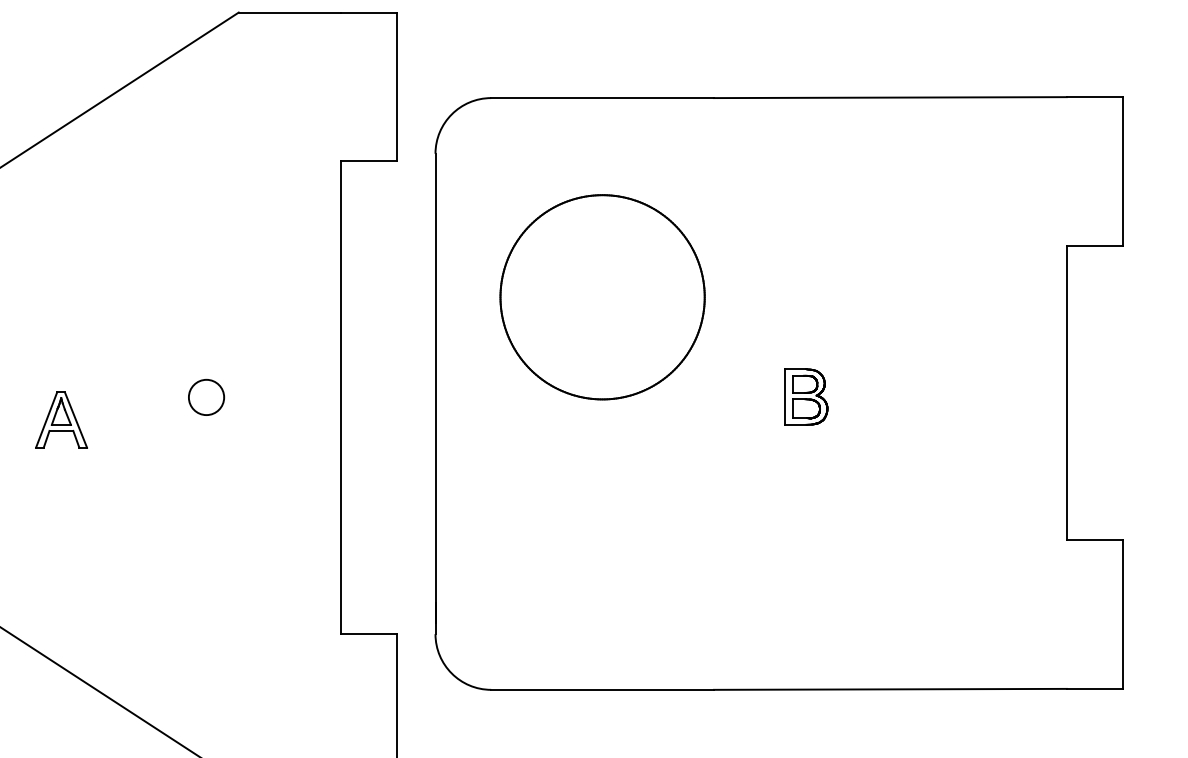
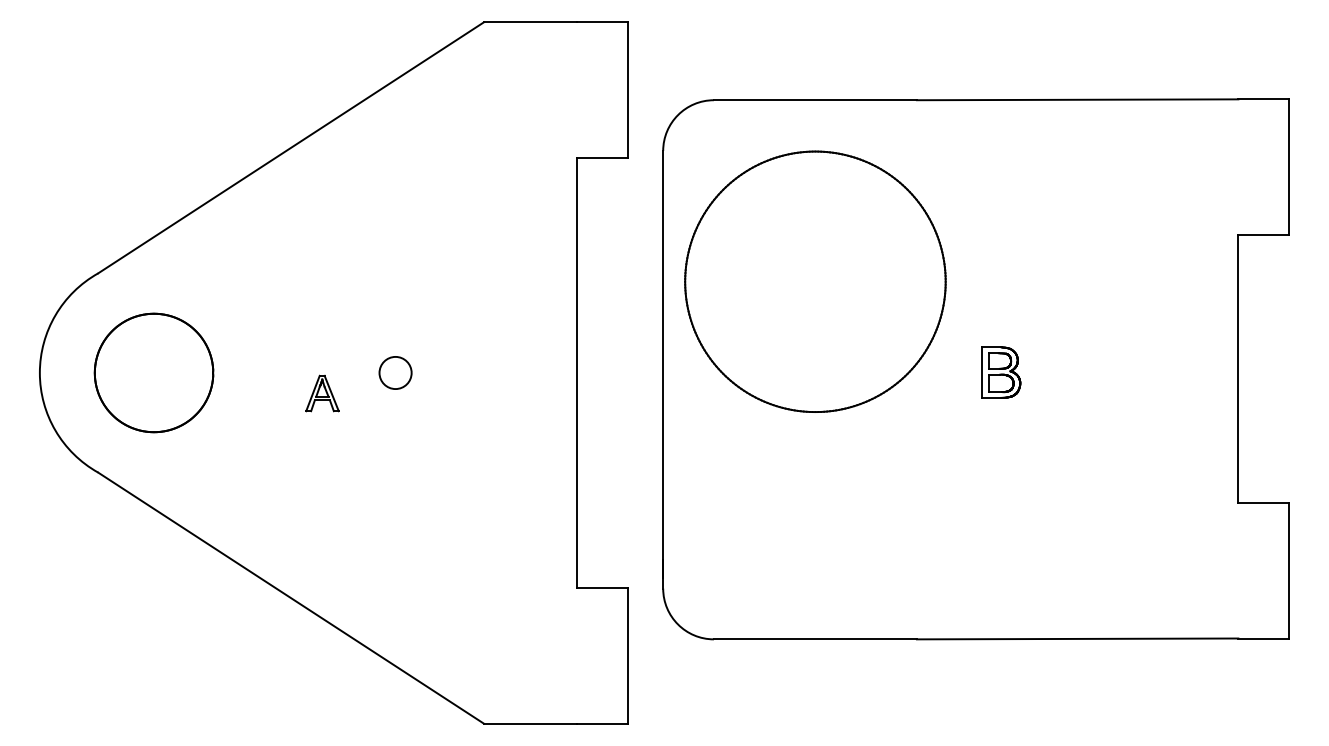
part: (602, 297) -> (815, 281), size x1.4
circle: (206, 396) -> (395, 372), moved
part: (61, 419) -> (322, 393), size x0.7

